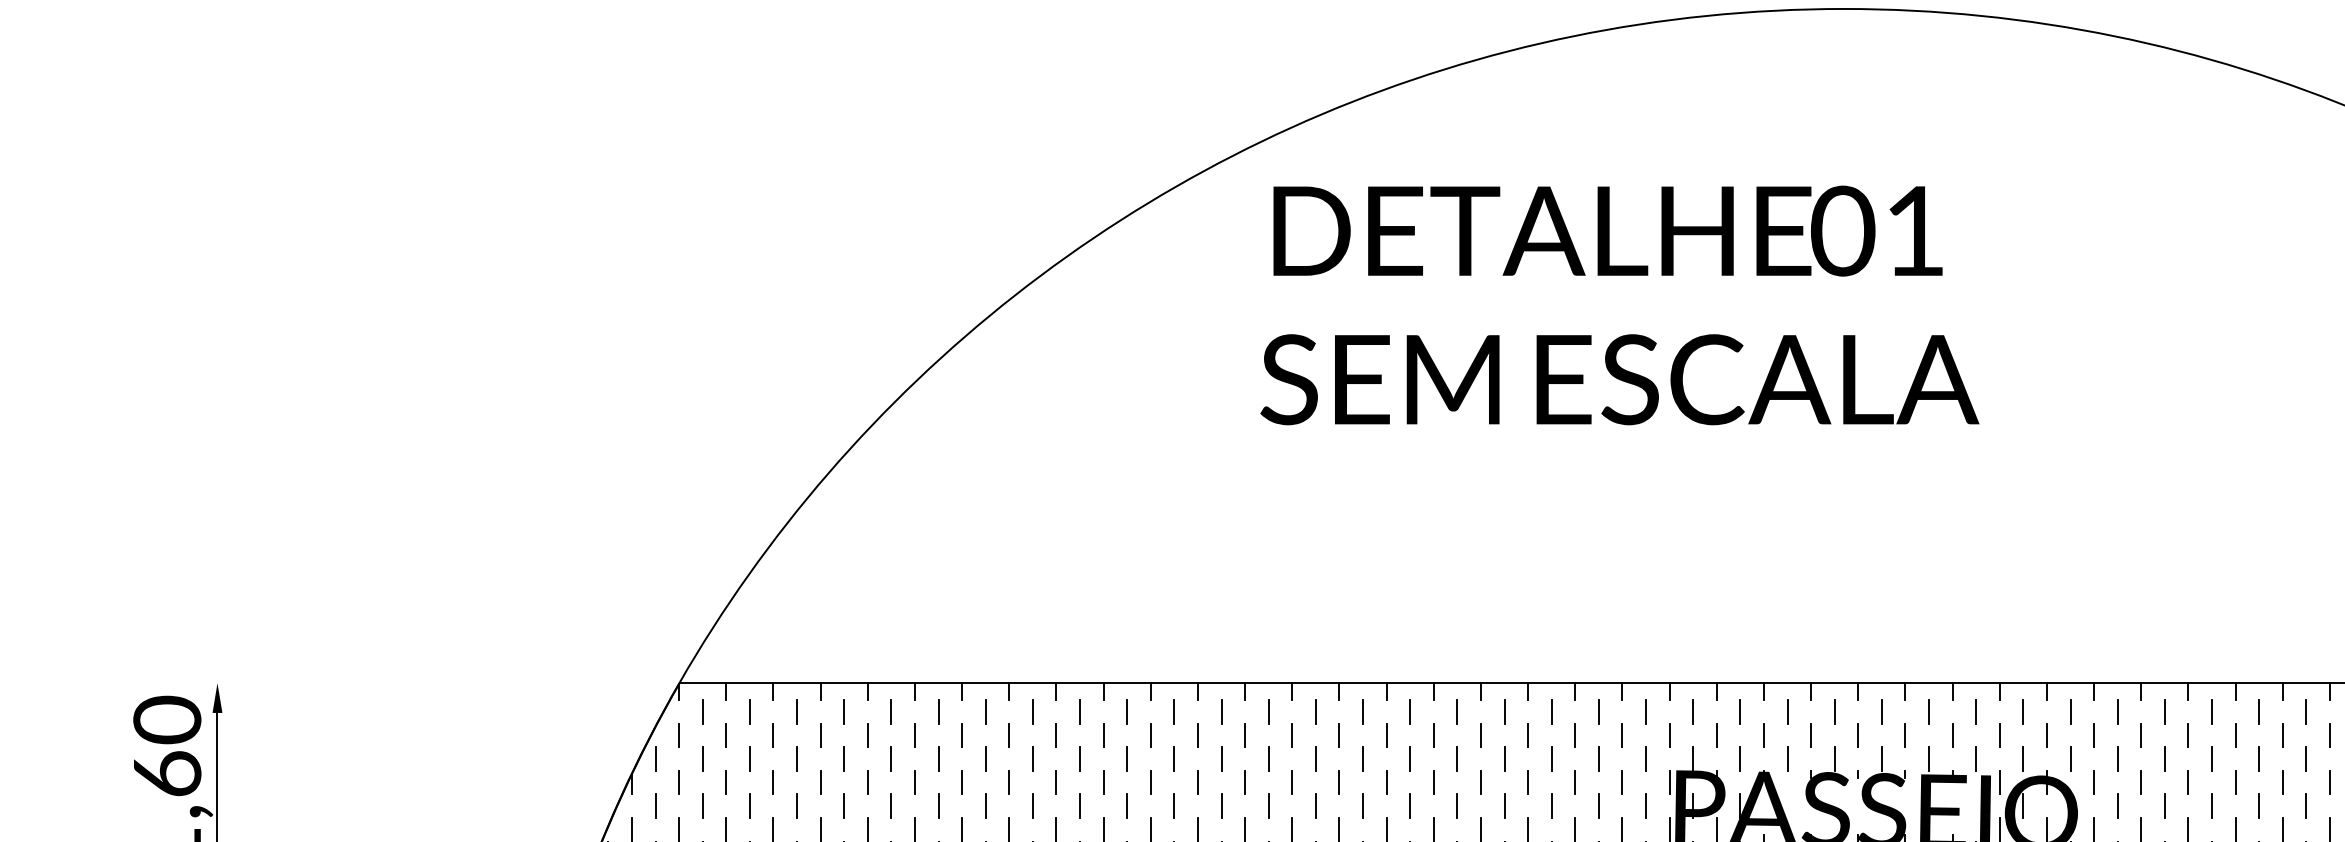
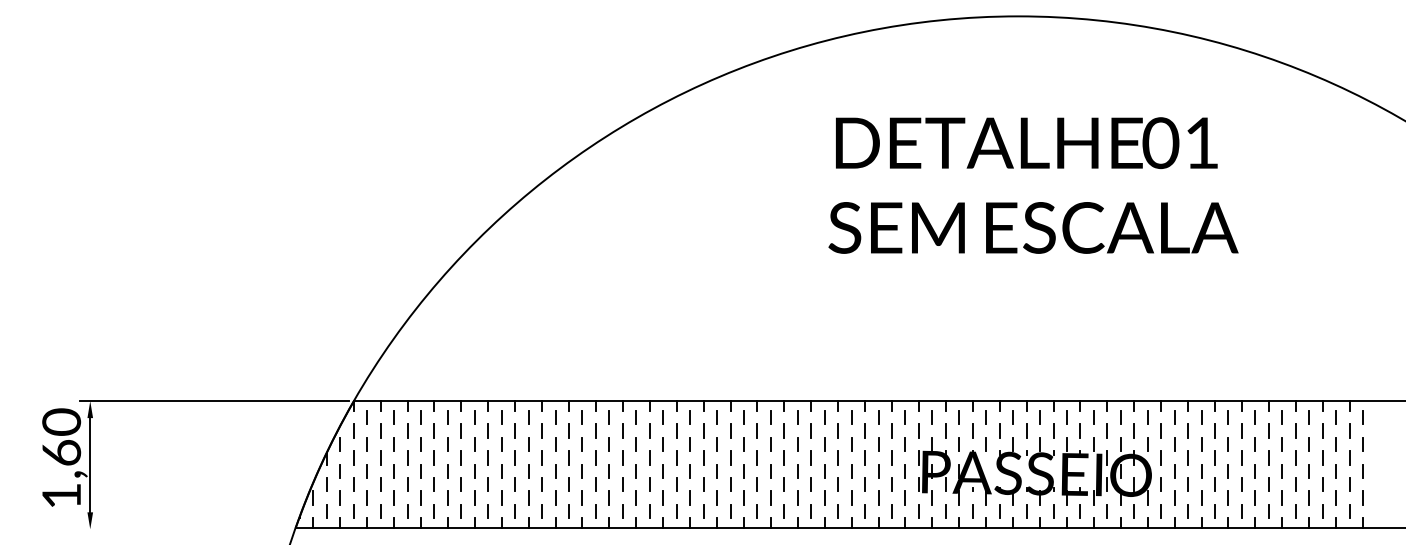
text: (1619, 305) -> (1033, 185), moved
line: (433, 683) -> (213, 401), added

